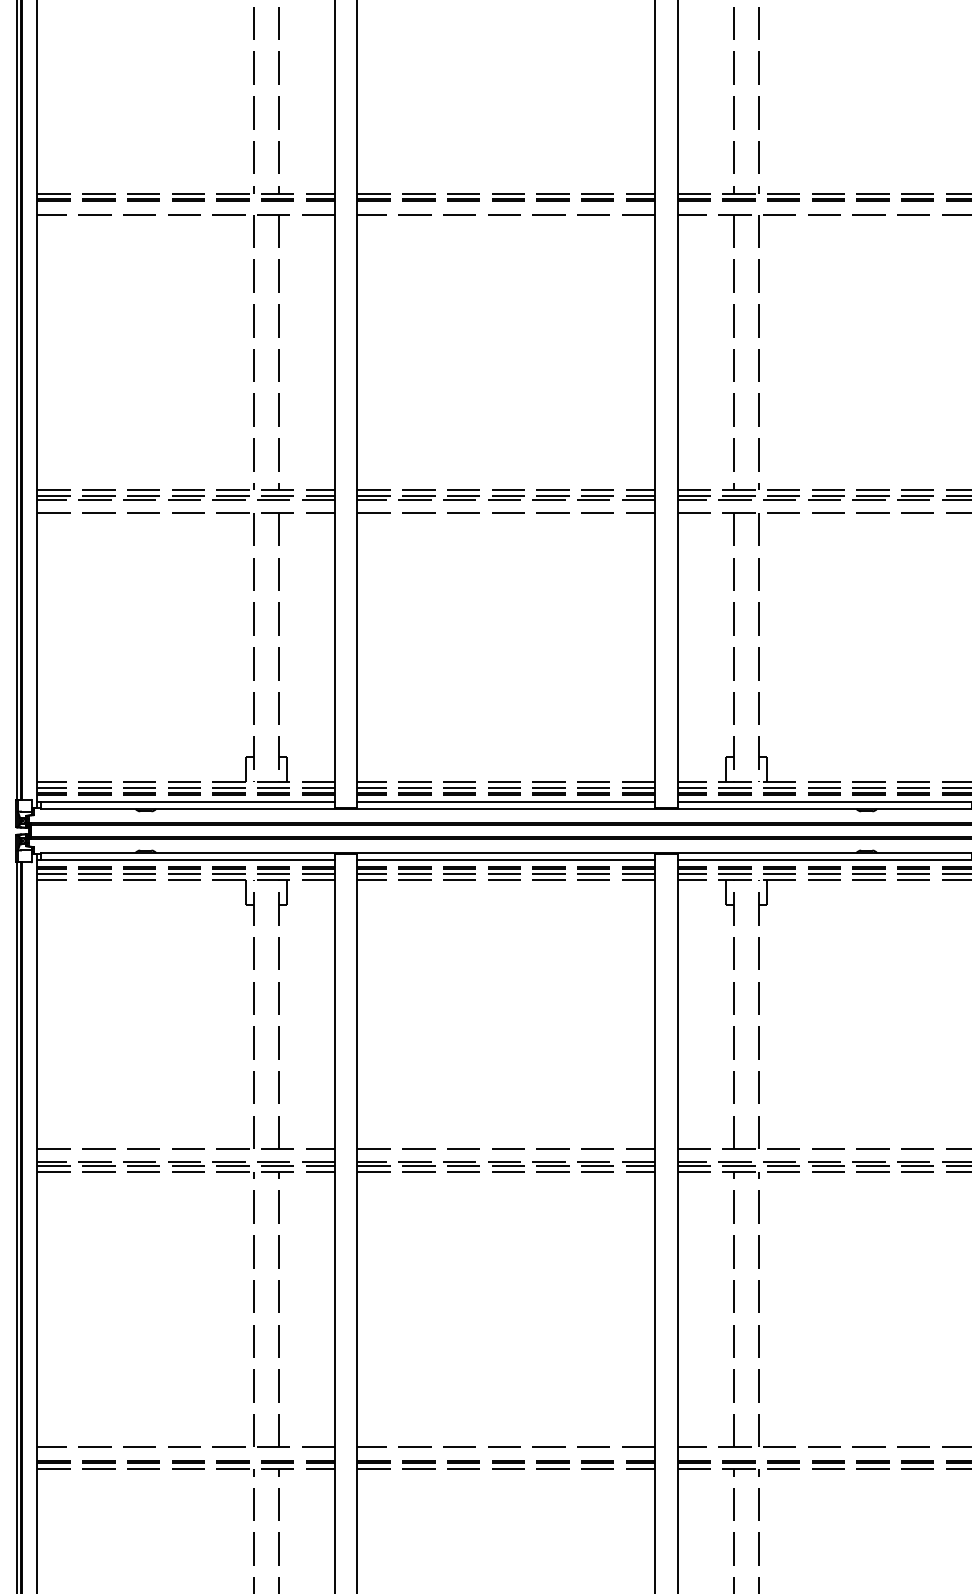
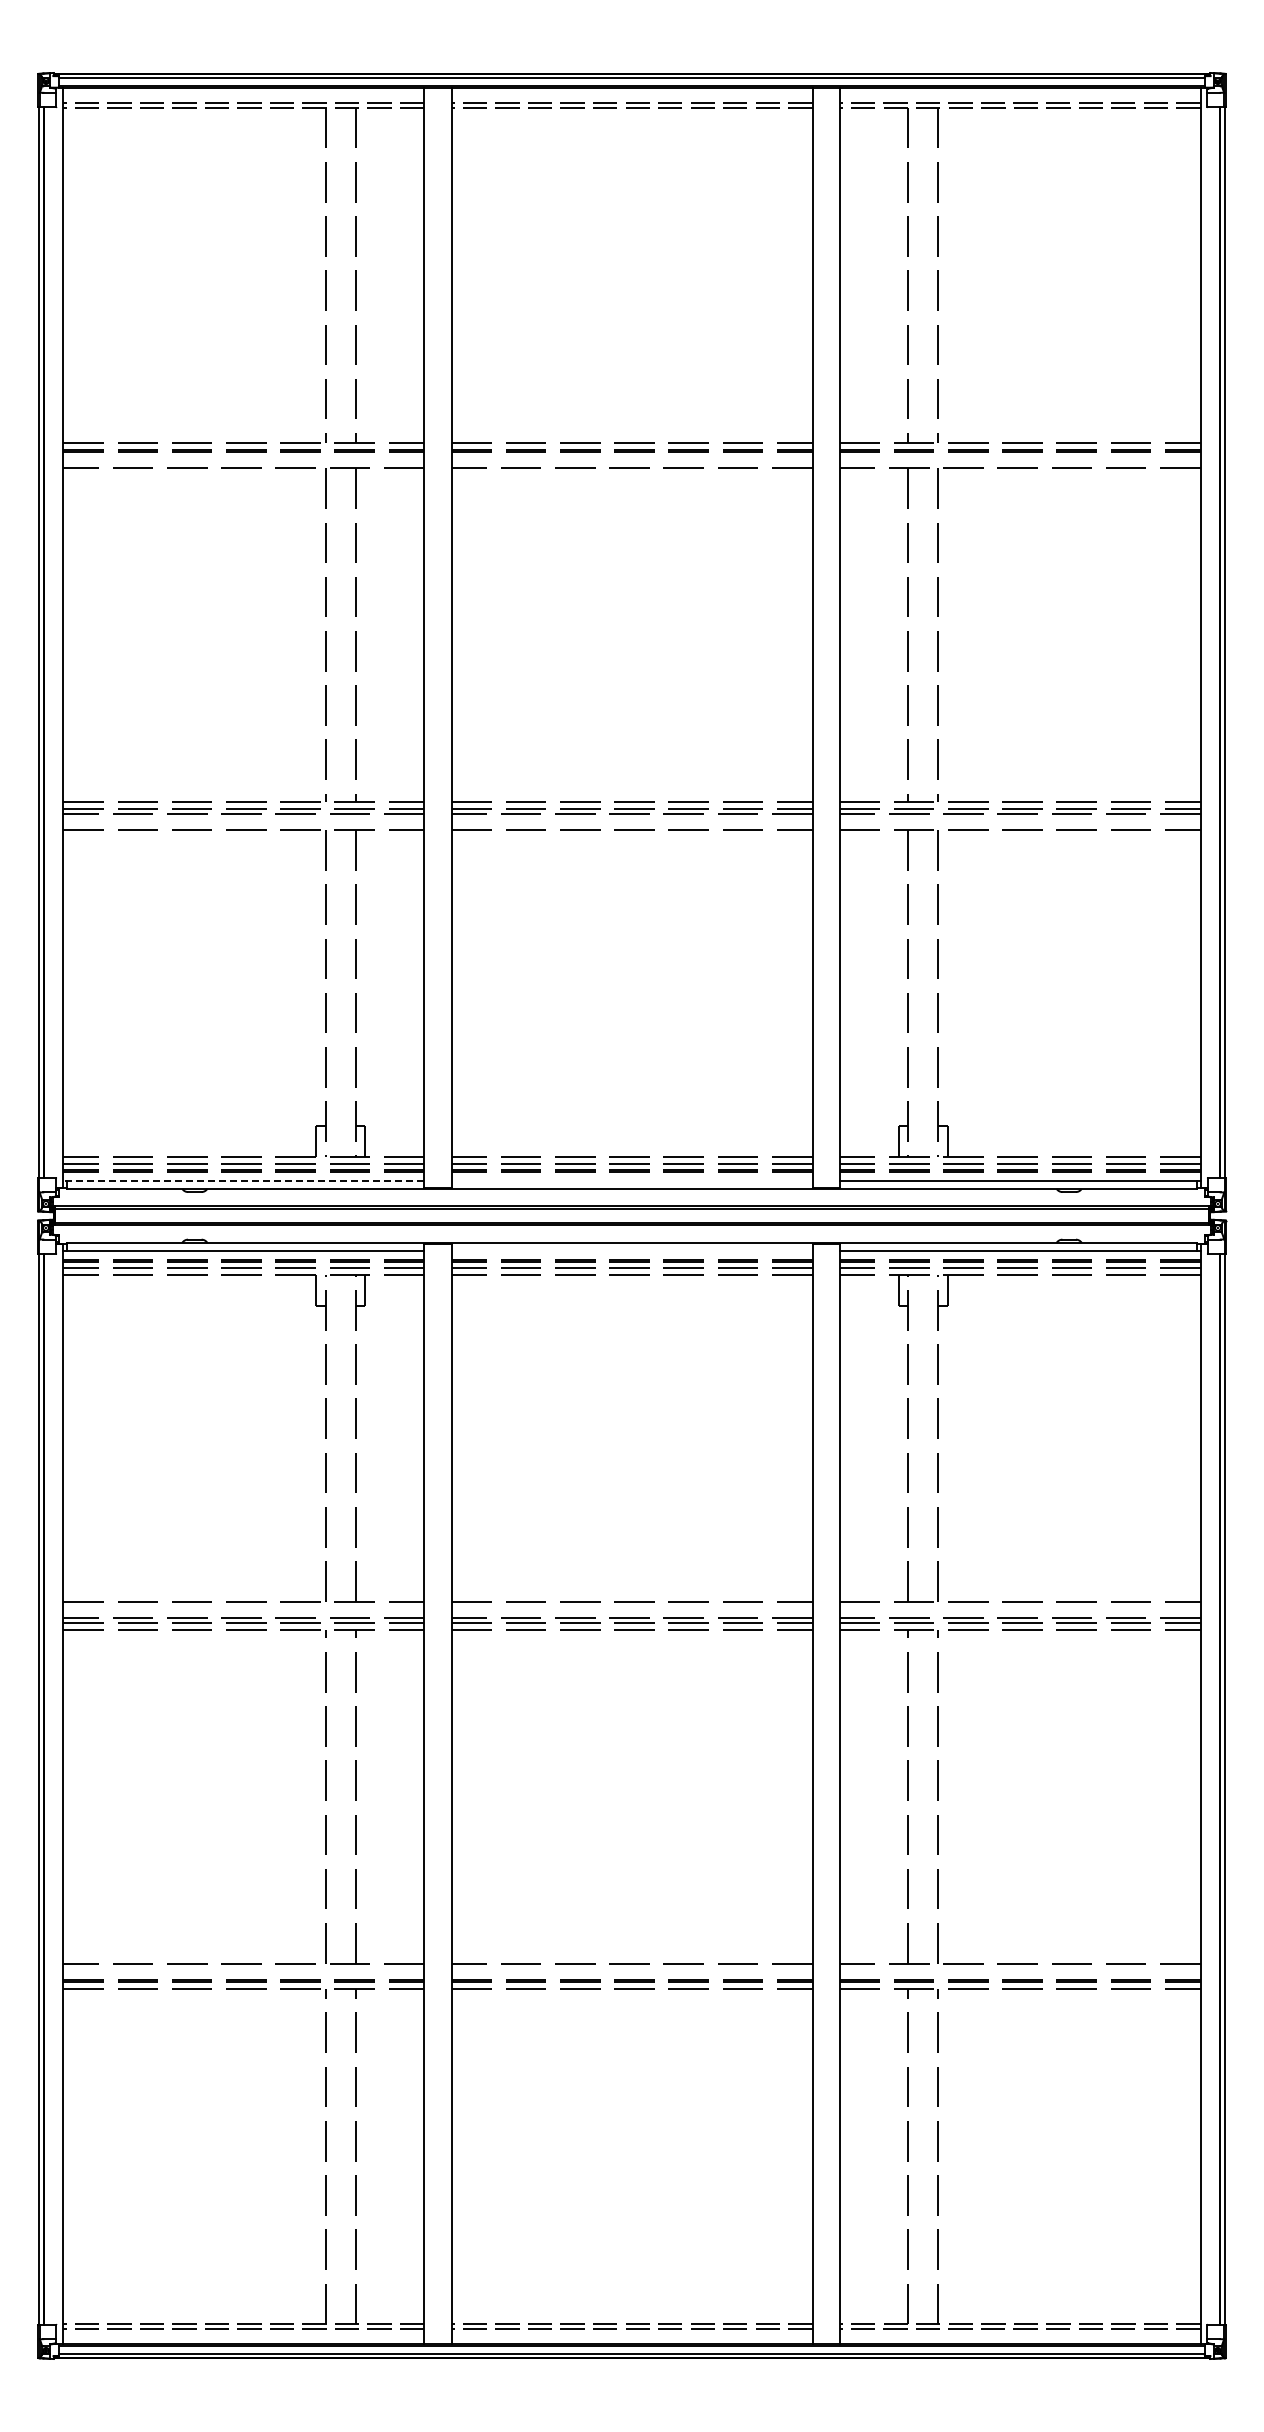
line: (185, 801) -> (243, 1180), solid -> dashed
line: (505, 801) -> (631, 1180), removed
line: (505, 860) -> (631, 1251), removed

